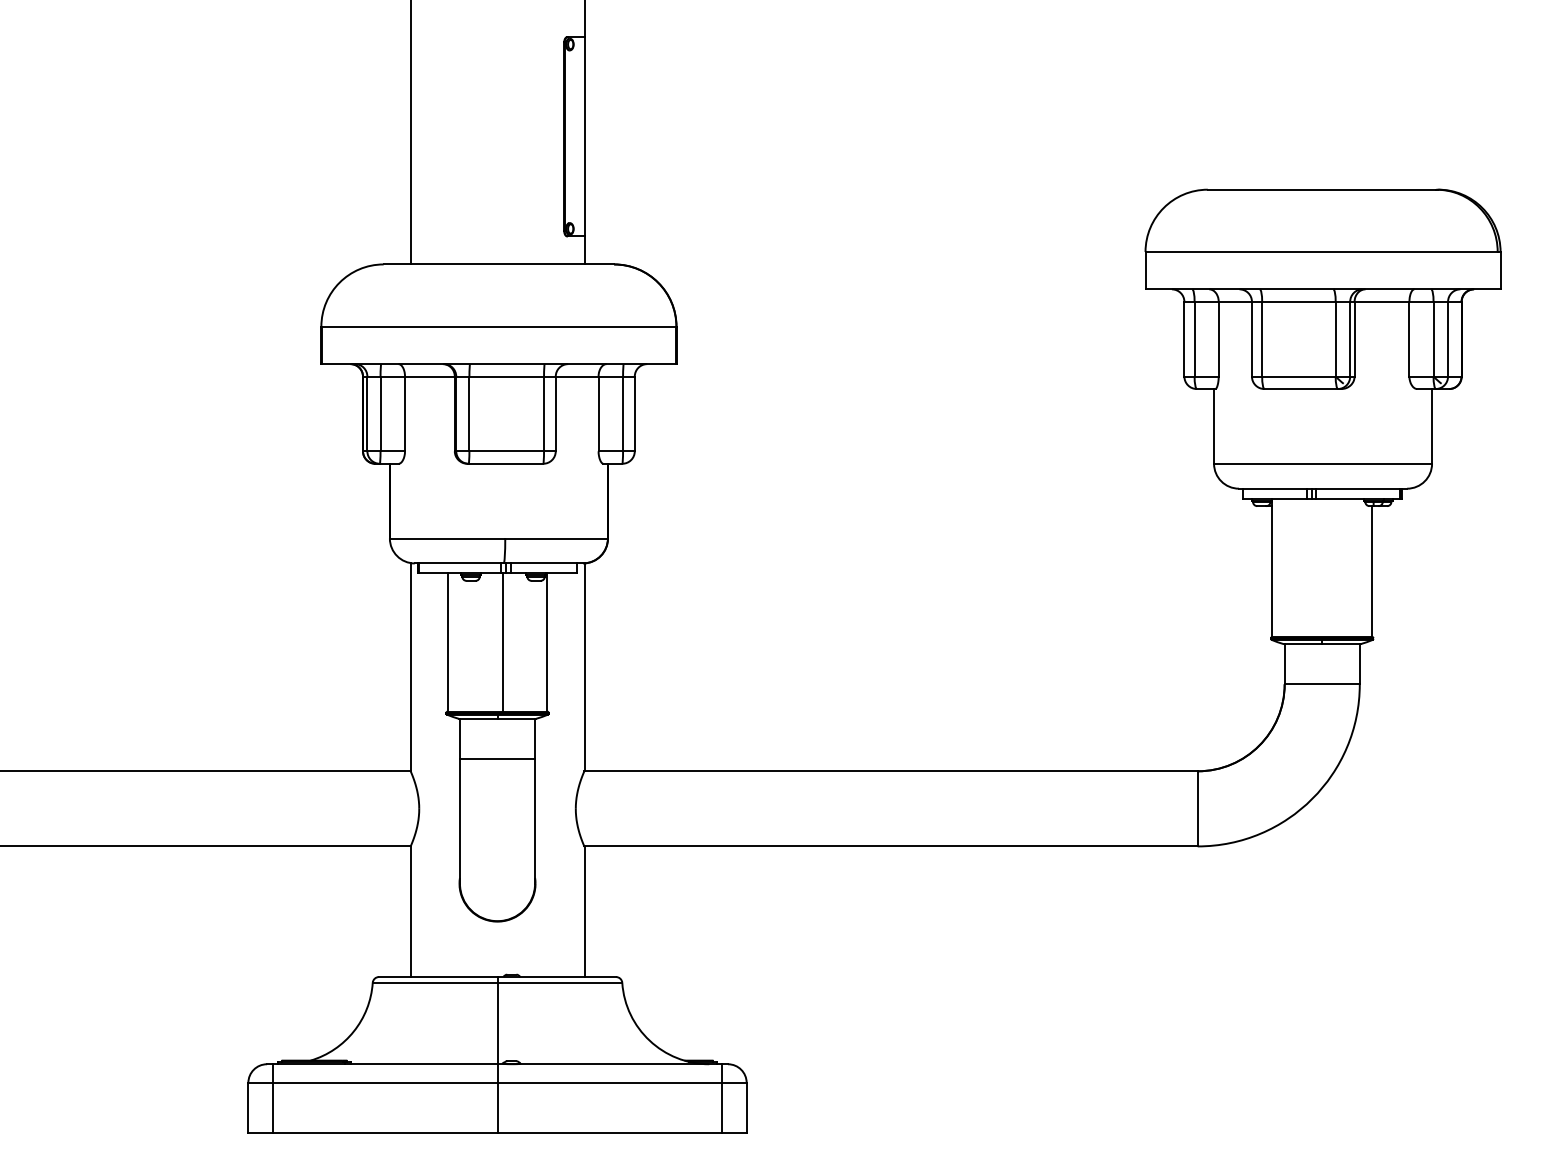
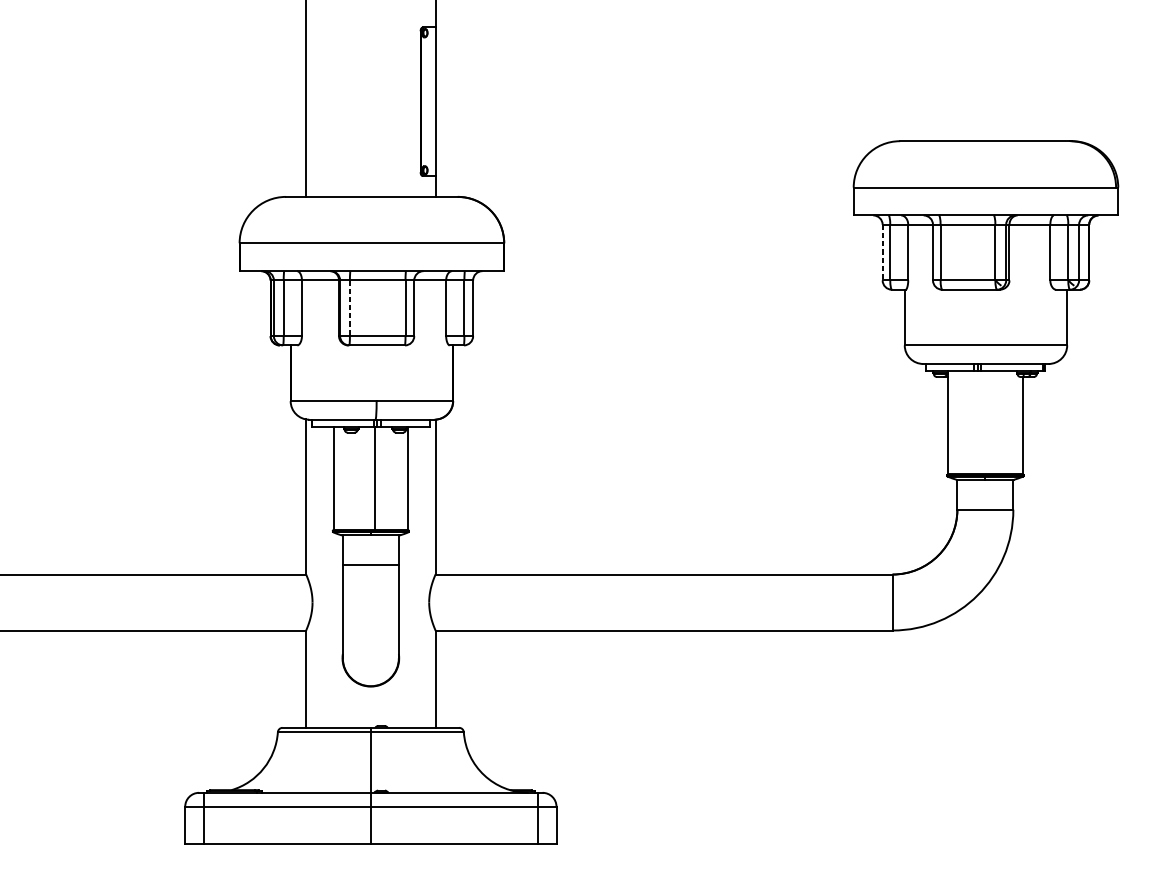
line: (1184, 339) -> (882, 252), solid -> dashed
line: (469, 414) -> (349, 308), solid -> dashed

